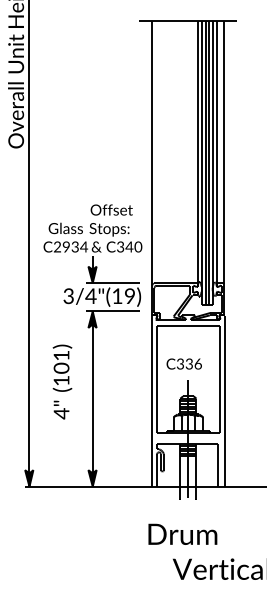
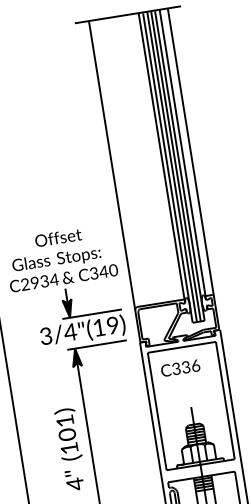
text: (111, 209) -> (58, 237), moved
text: (183, 363) -> (179, 367), moved
text: (62, 381) -> (70, 448), moved

